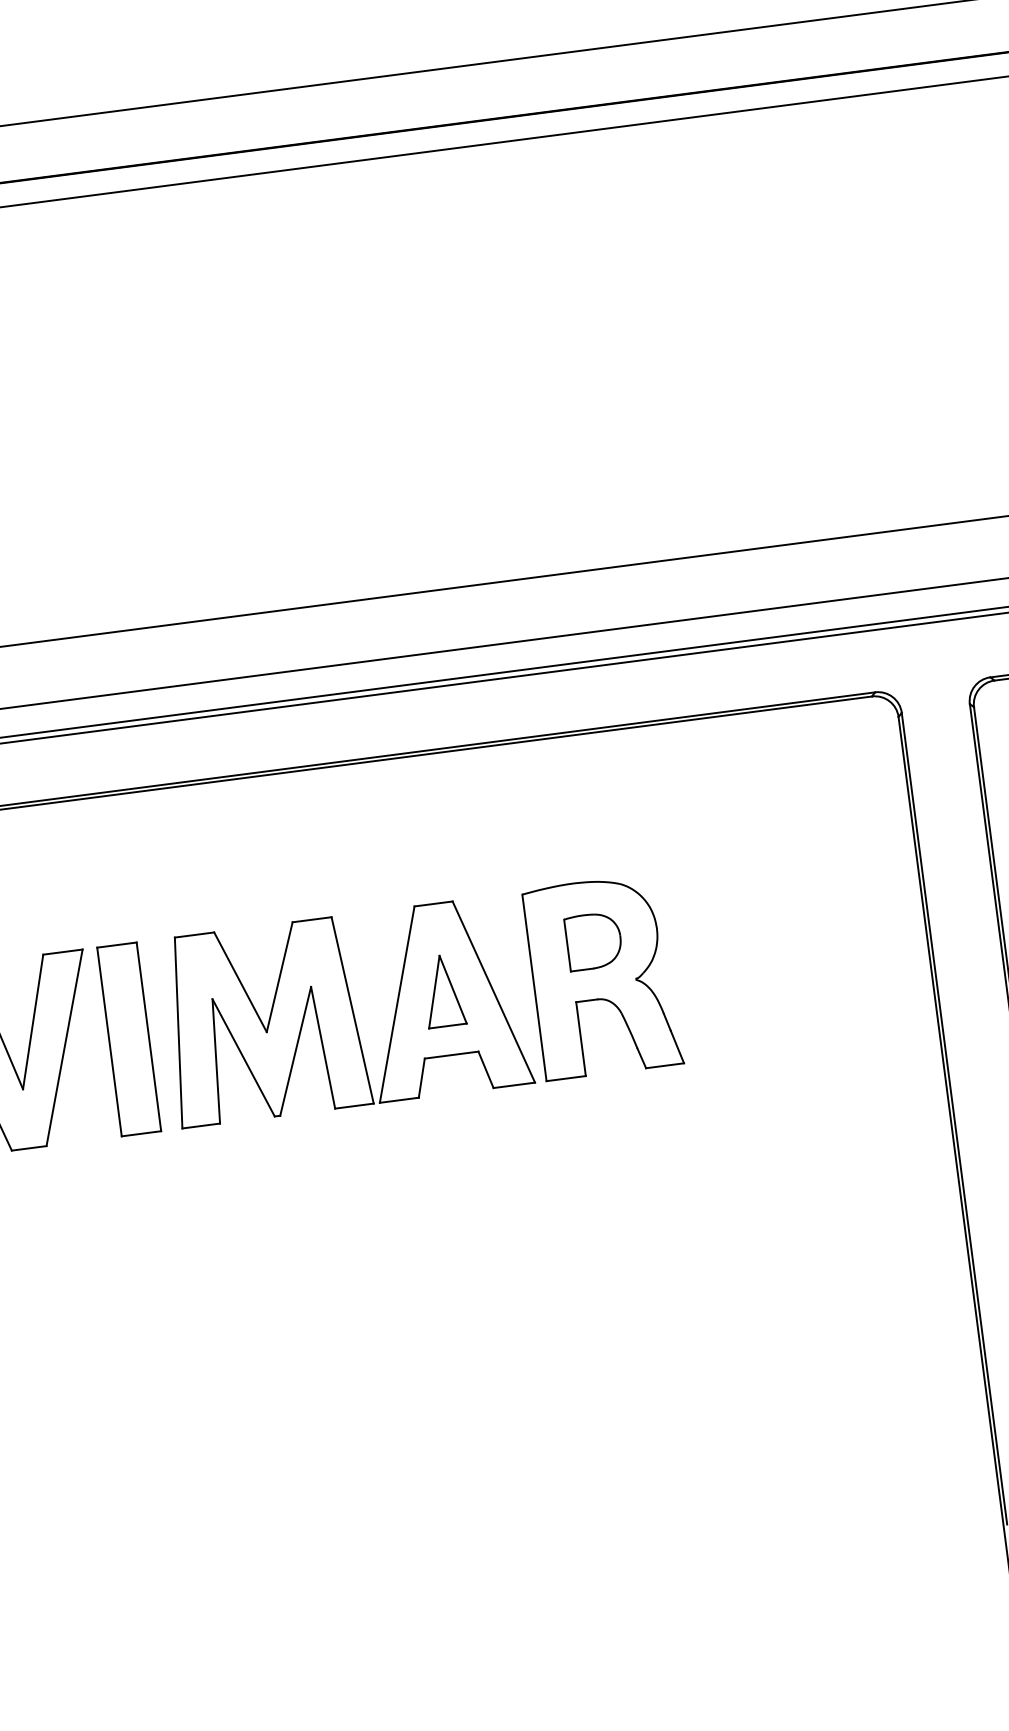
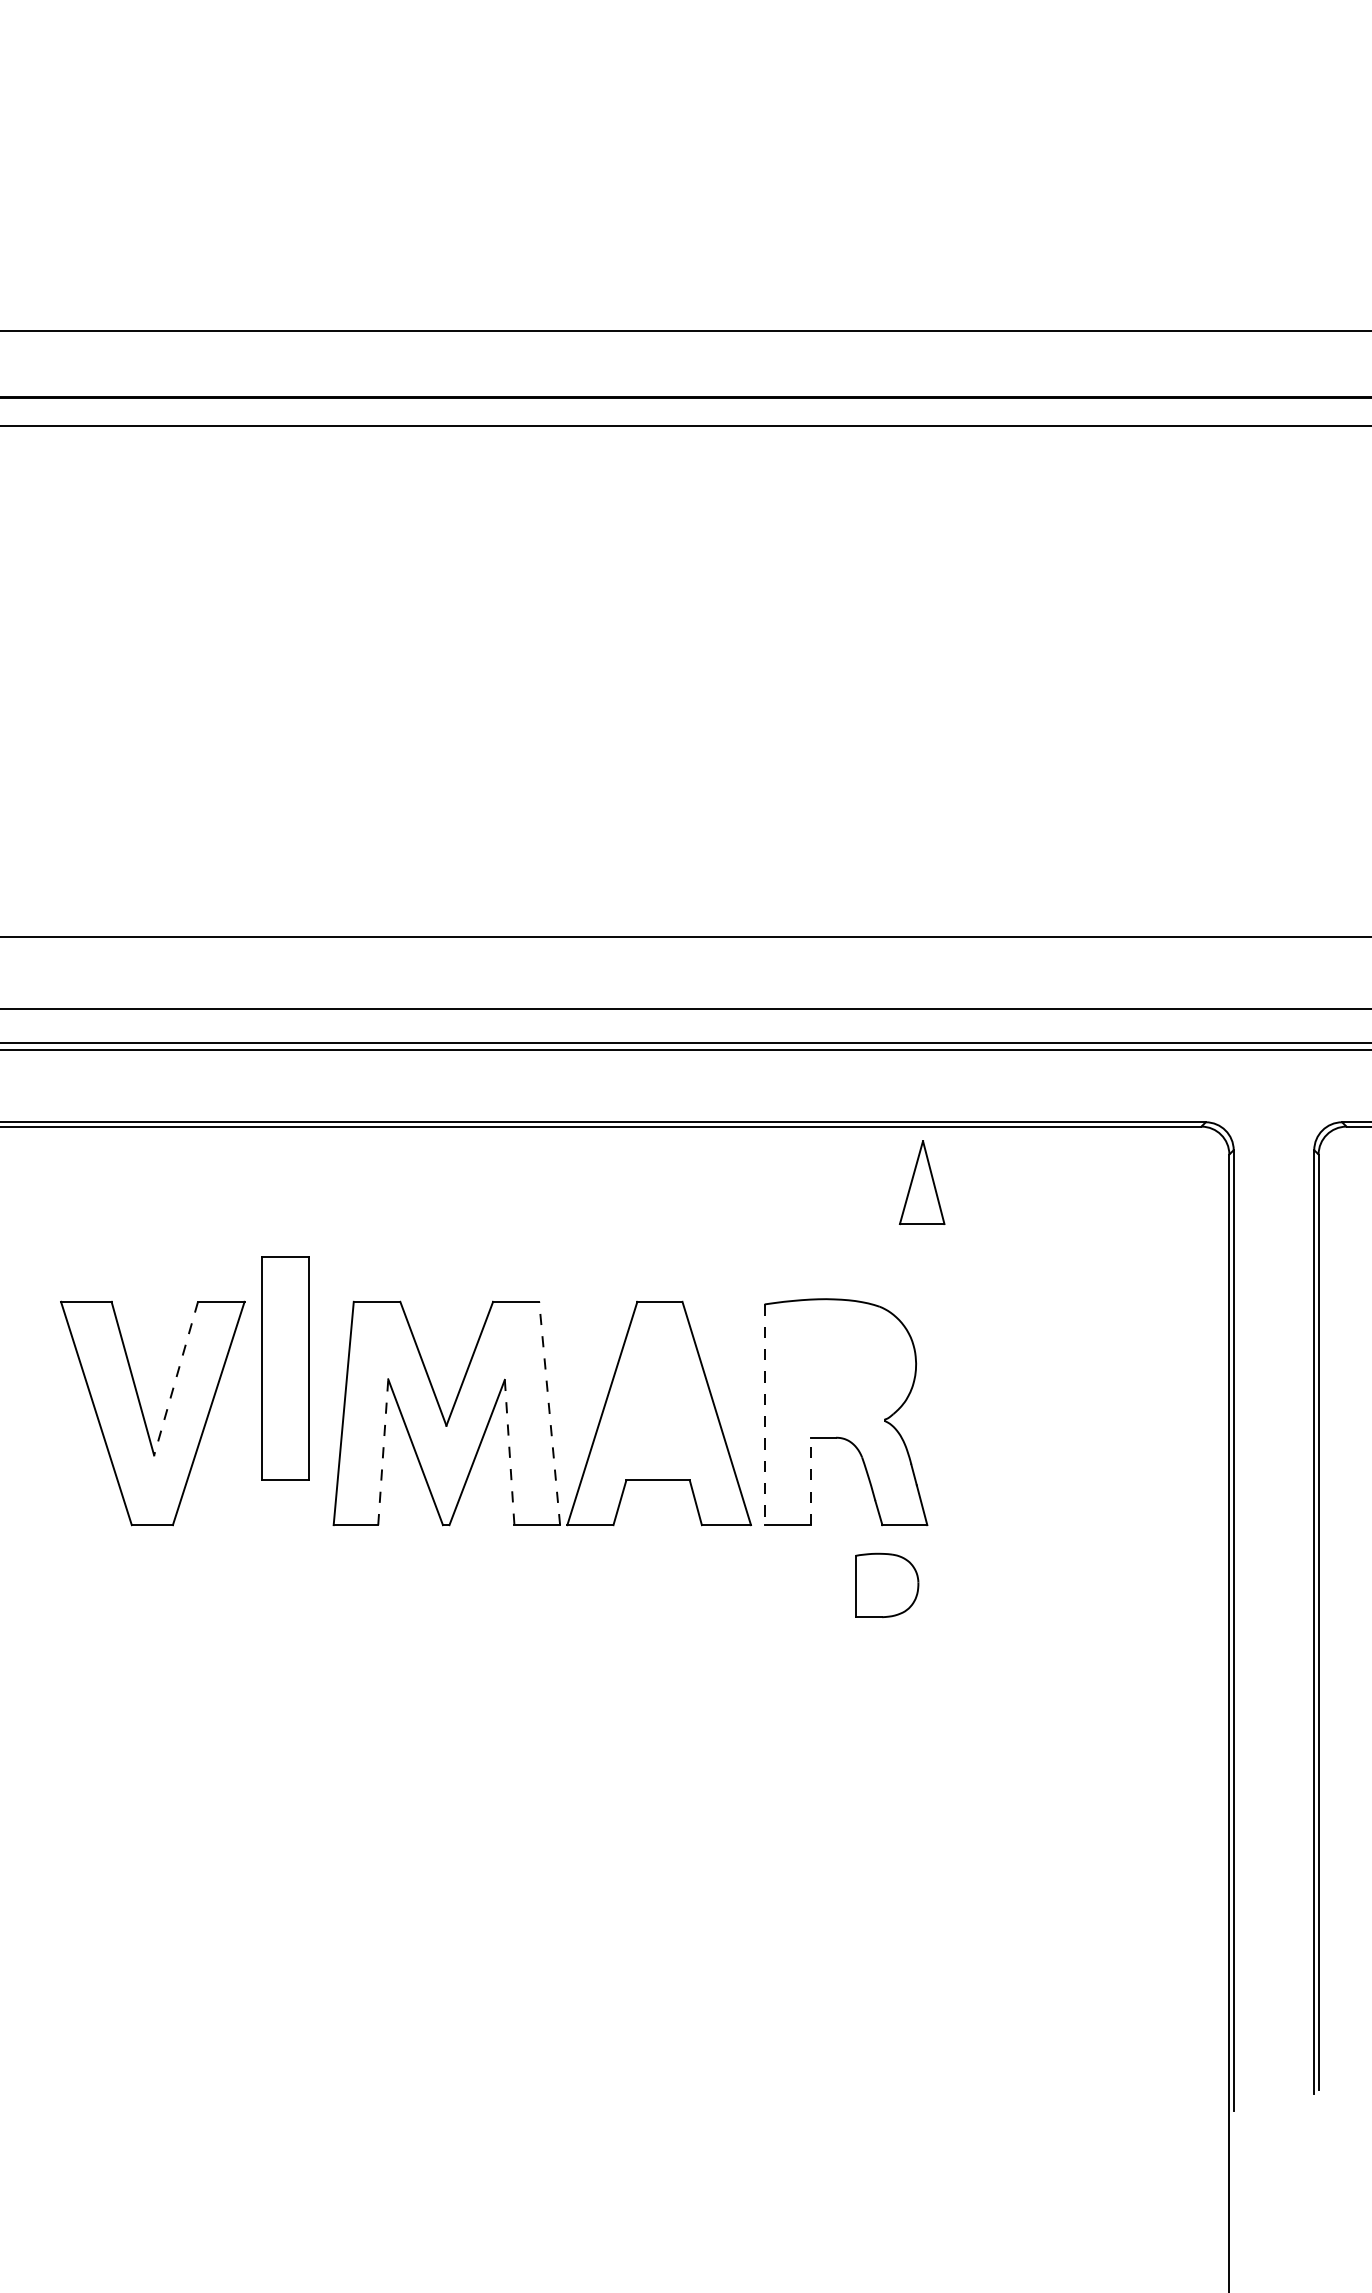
part: (594, 940) -> (887, 1584), moved
line: (534, 988) -> (764, 1415), solid -> dashed
part: (442, 990) -> (921, 1182), moved
line: (352, 1010) -> (549, 1413), solid -> dashed
line: (33, 1021) -> (176, 1378), solid -> dashed
part: (129, 1039) -> (285, 1368), moved
line: (581, 1039) -> (811, 1481), solid -> dashed
line: (323, 1047) -> (509, 1452), solid -> dashed
line: (216, 1060) -> (383, 1451), solid -> dashed

